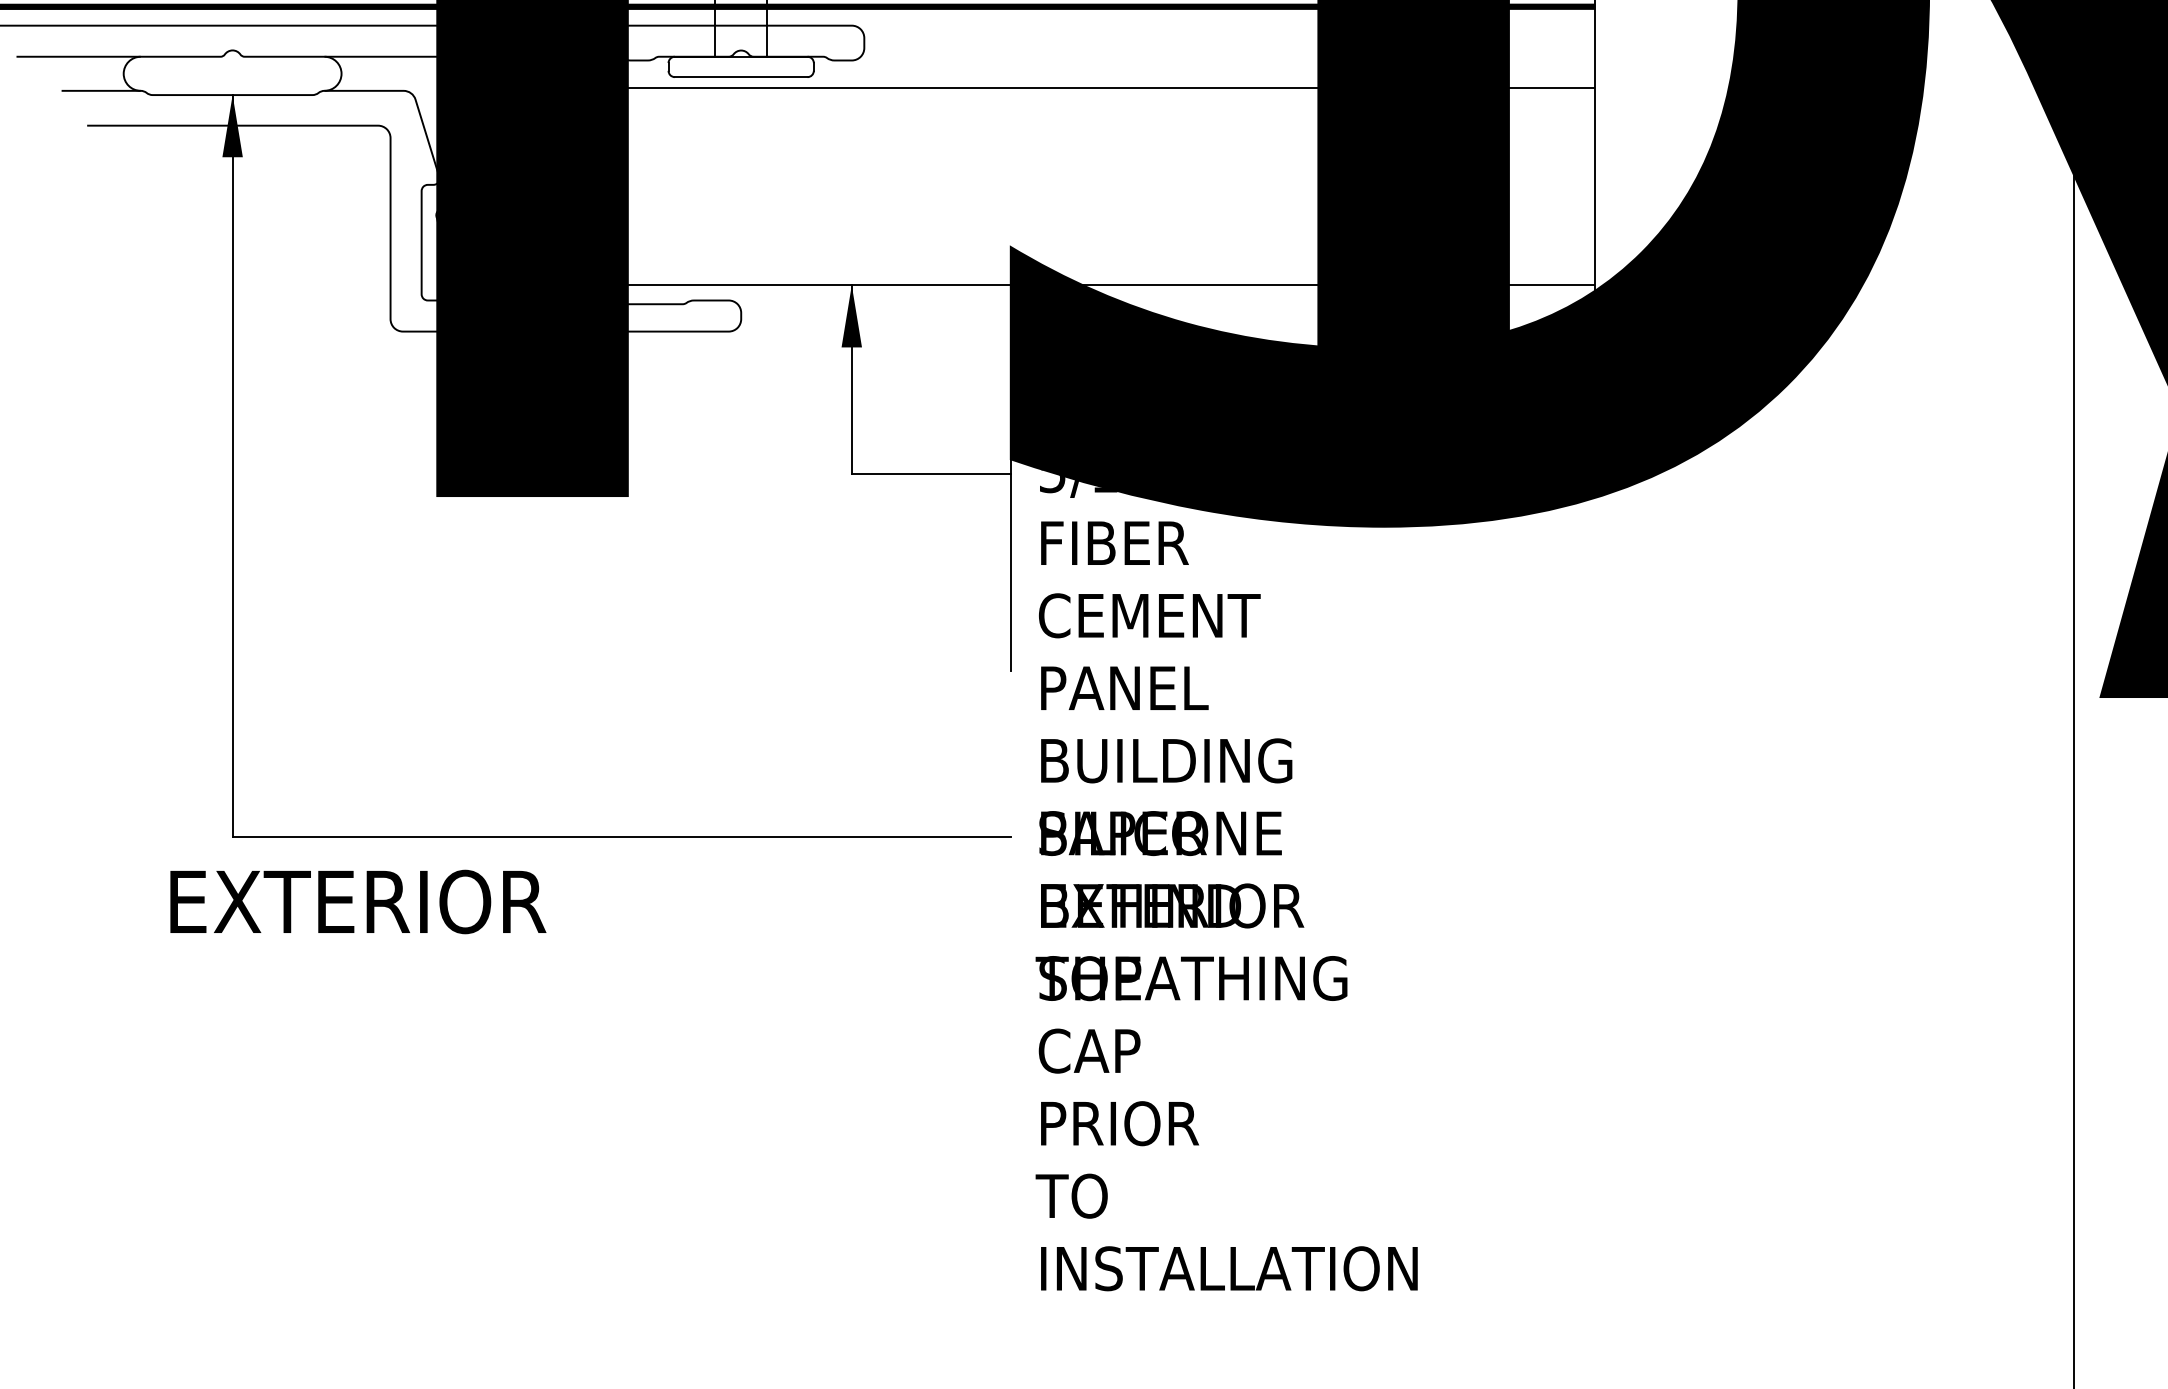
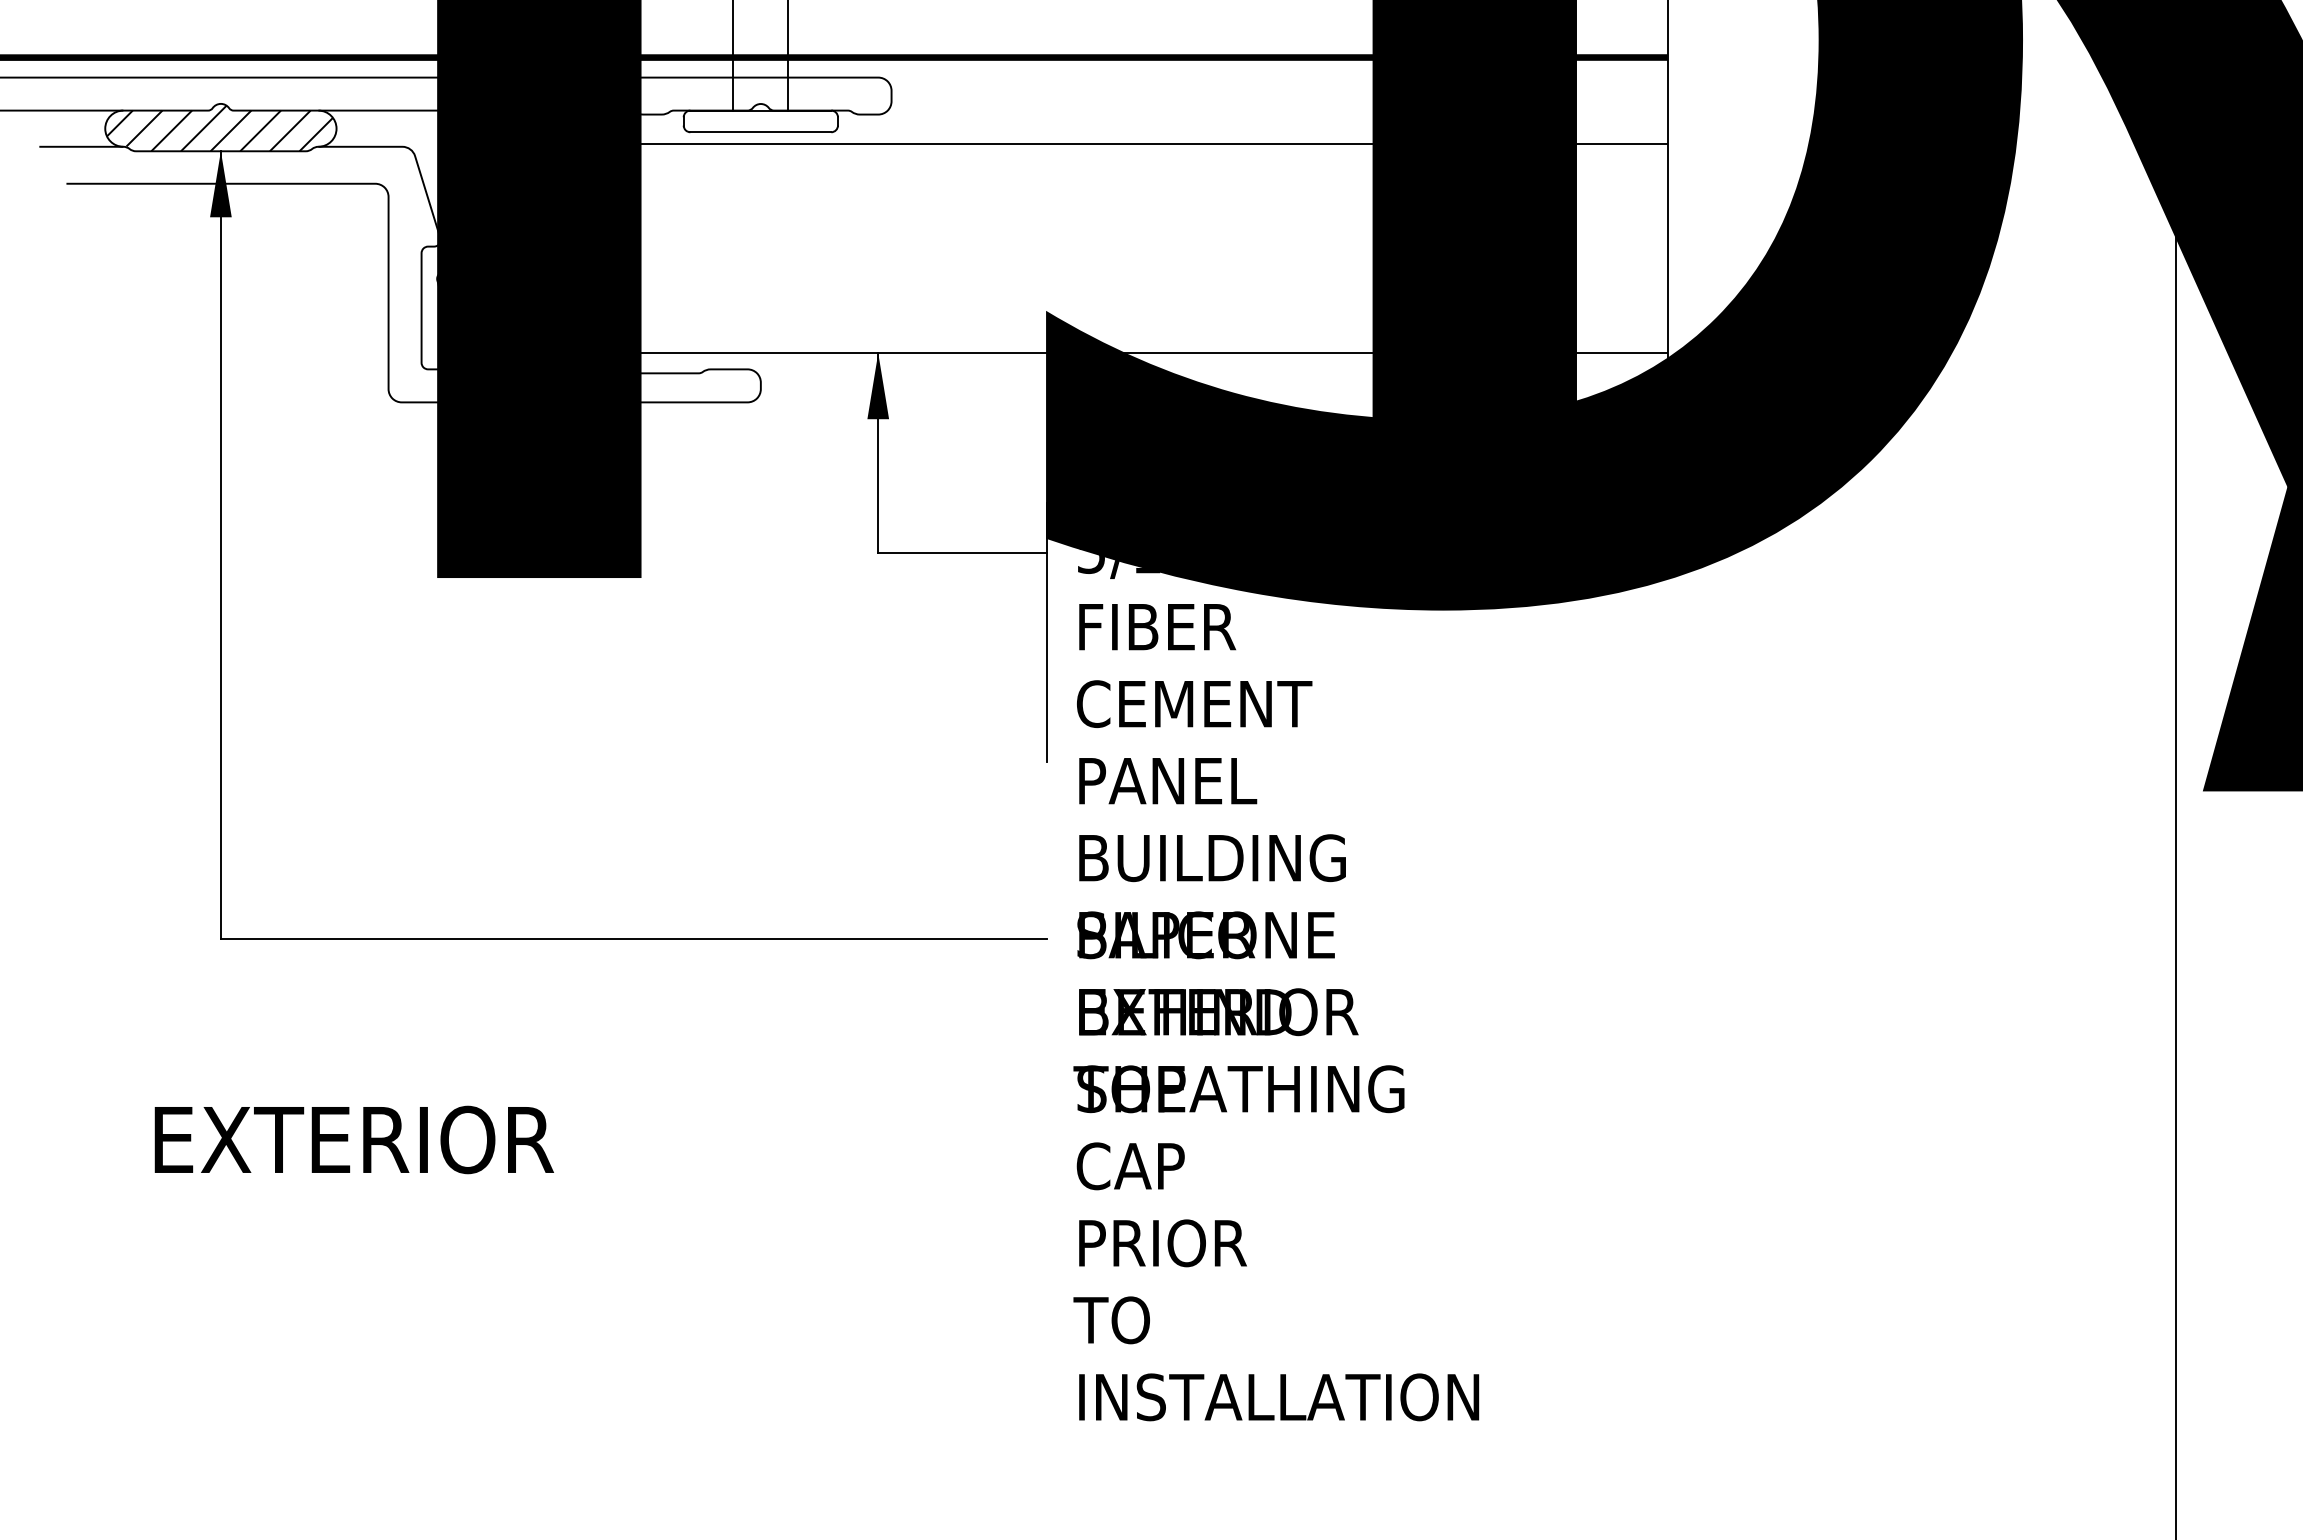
hatch: (231, 73) -> (219, 128), added
text: (357, 901) -> (353, 1139), moved

